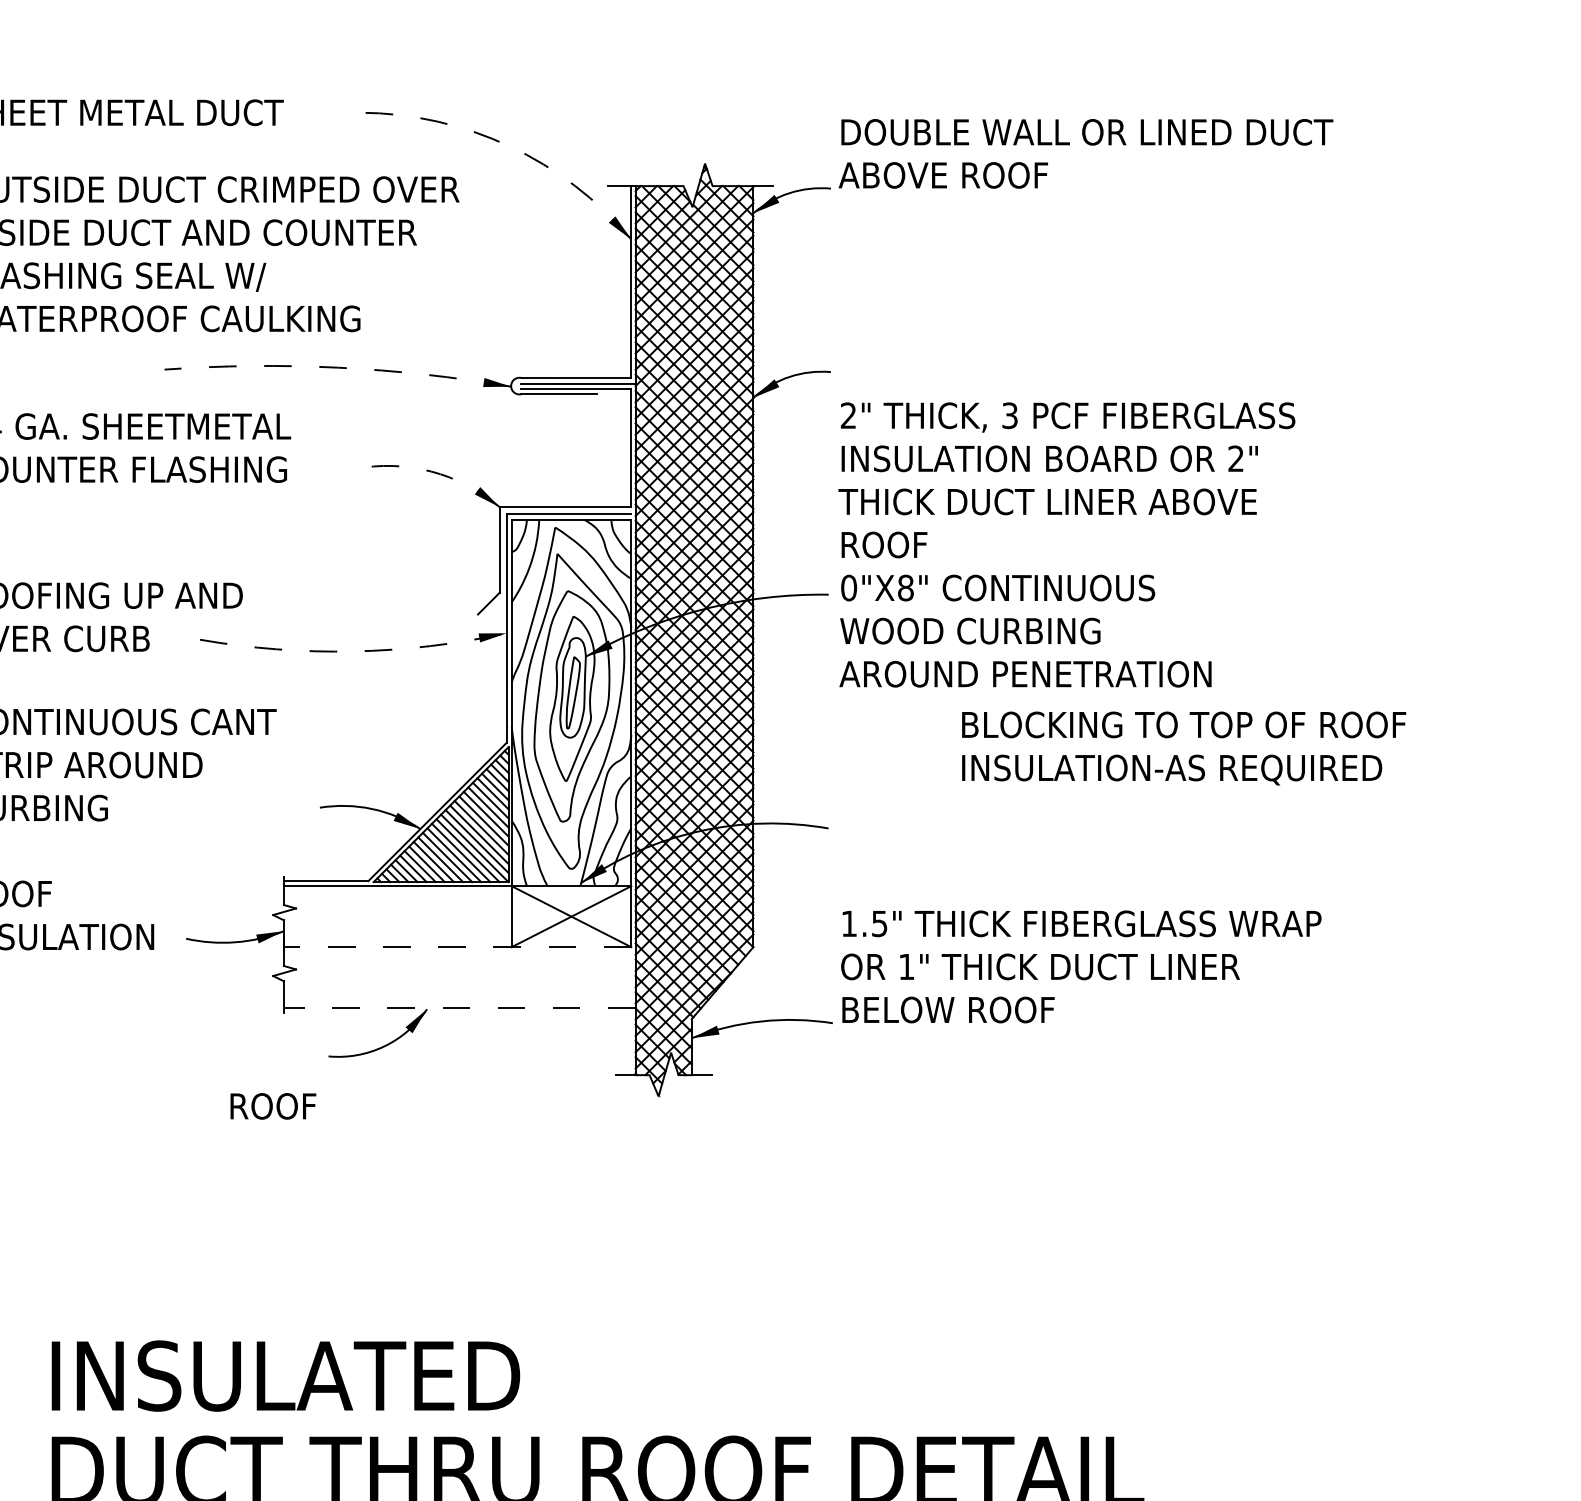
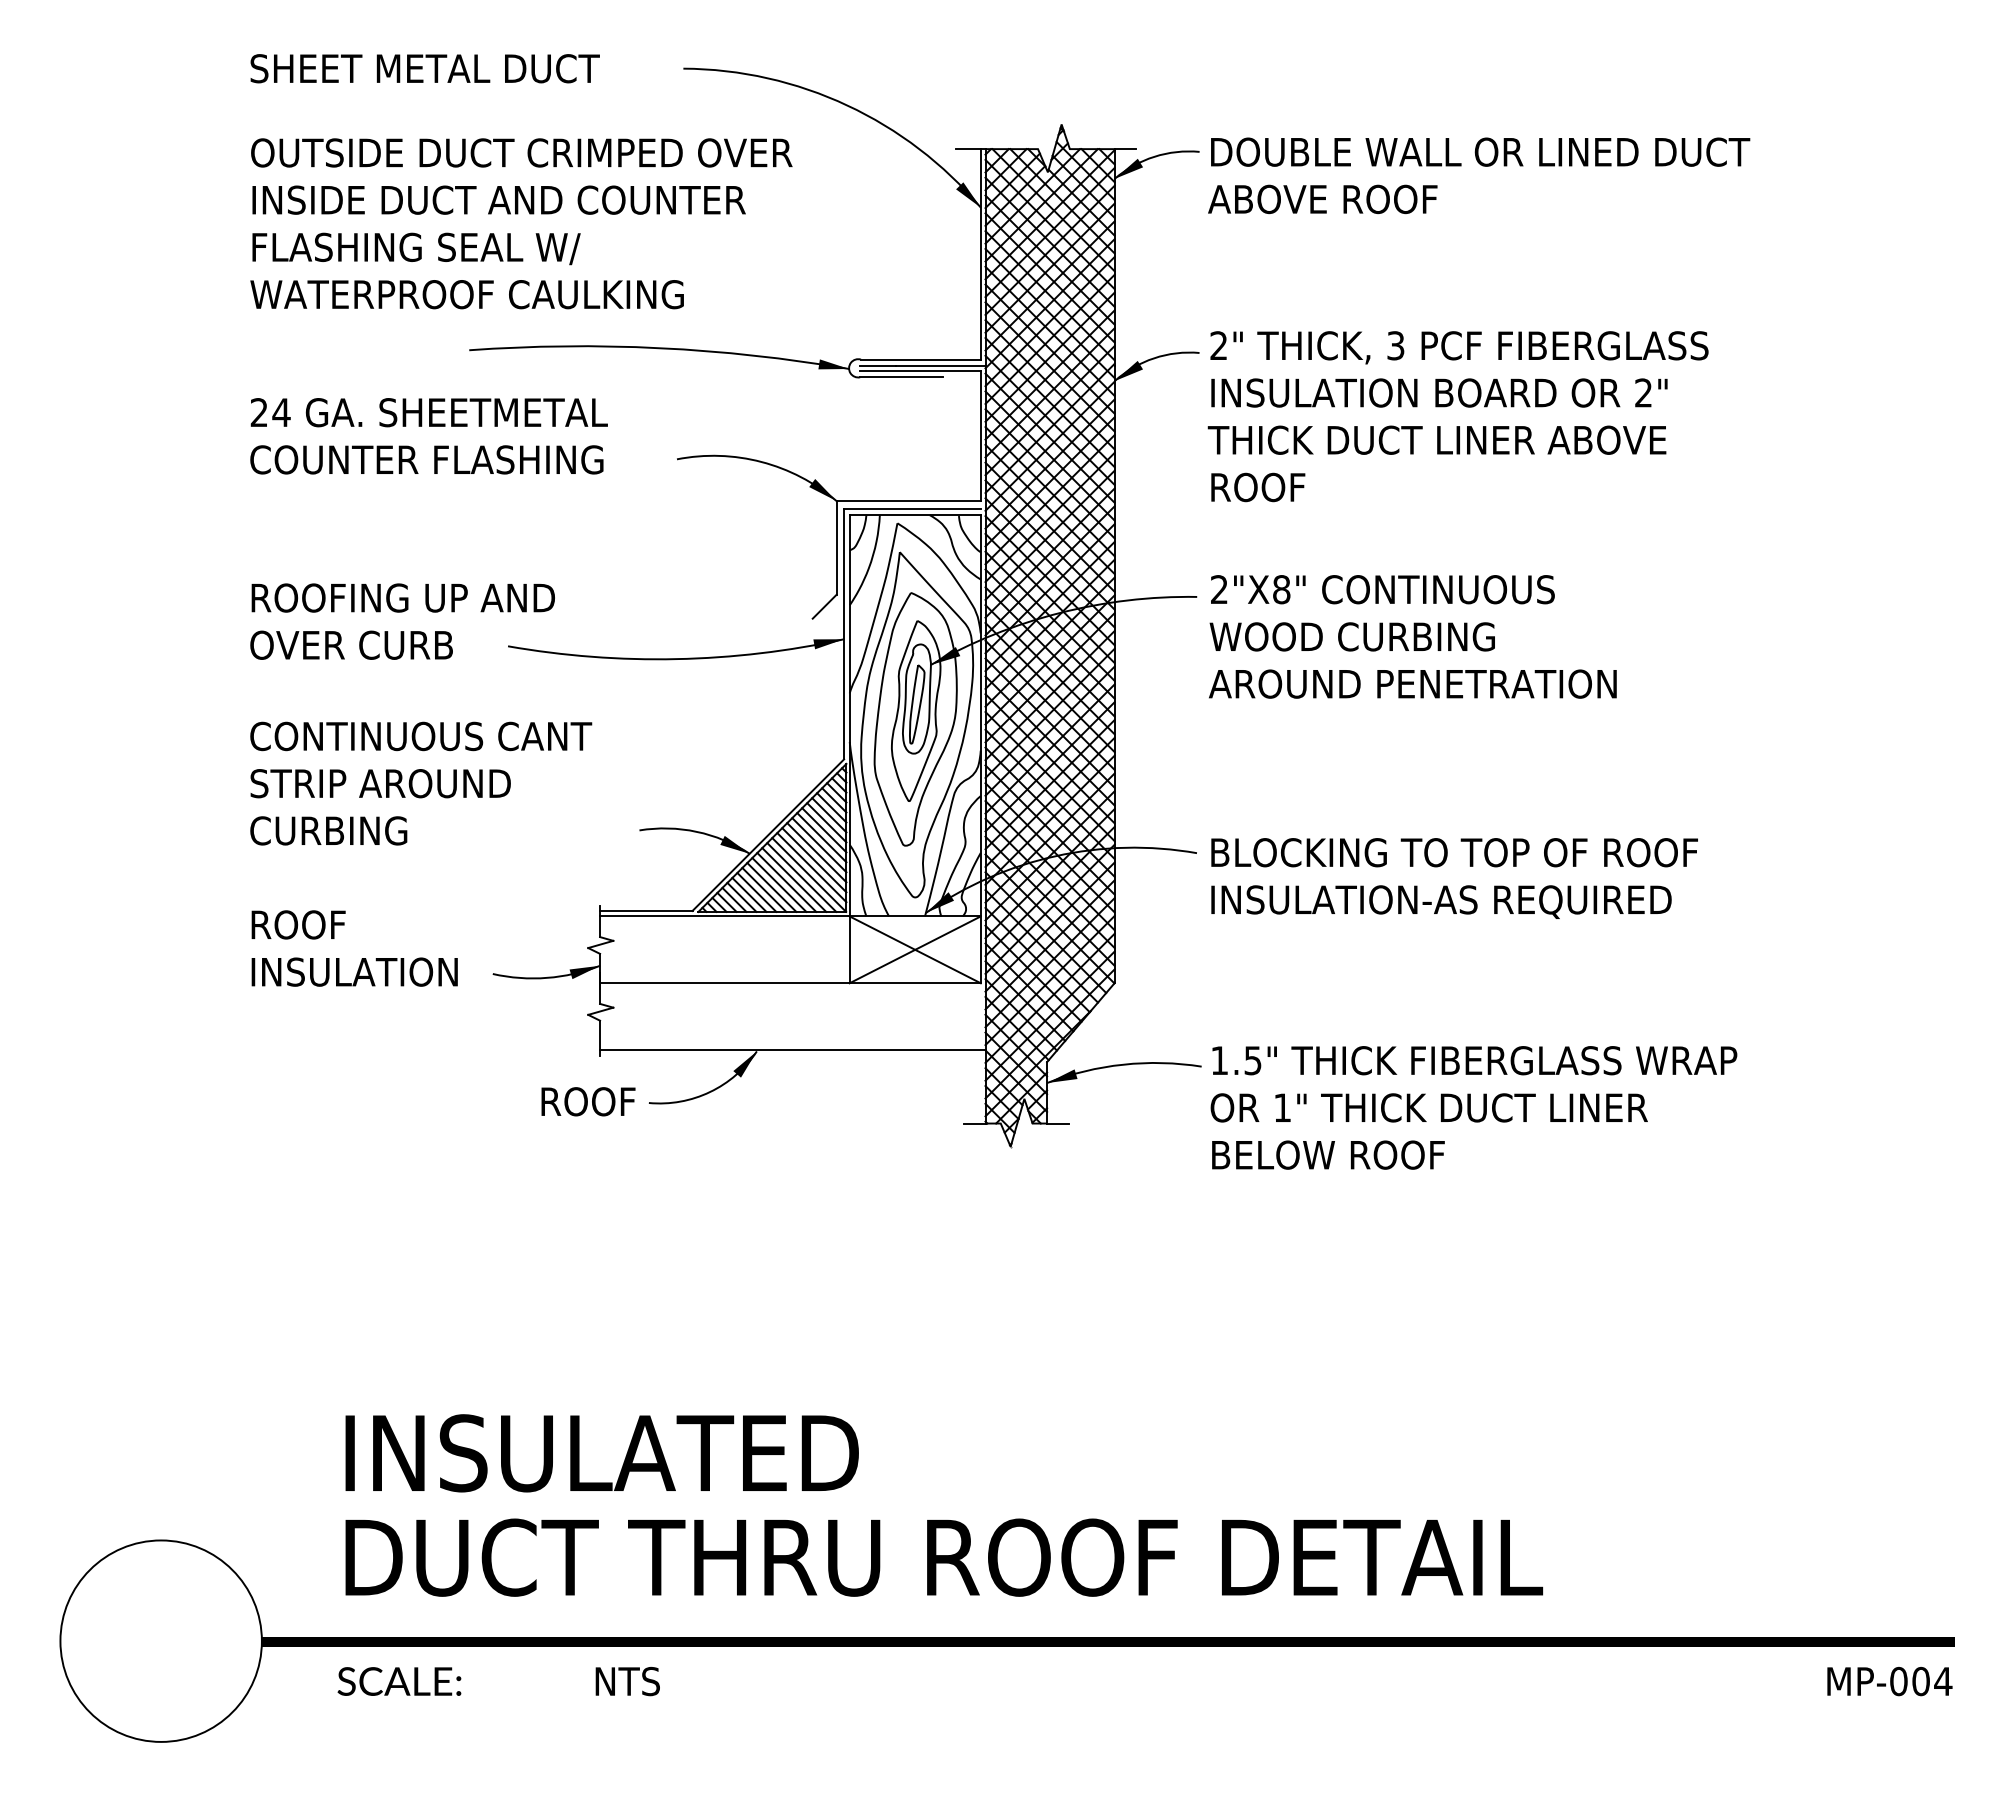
arc: (509, 146) -> (847, 105), dashed -> solid
text: (1086, 153) -> (1479, 175), moved
arc: (338, 368) -> (659, 348), dashed -> solid
arc: (431, 471) -> (761, 461), dashed -> solid
text: (1066, 480) -> (1457, 416), moved
text: (849, 587) -> (1219, 589), 0"X8" -> 2"X8"
arc: (353, 651) -> (676, 659), dashed -> solid
text: (1183, 748) -> (1454, 878), moved
line: (456, 947) -> (789, 983), dashed -> solid
text: (1080, 966) -> (1473, 1107), moved
line: (459, 1008) -> (792, 1050), dashed -> solid
text: (273, 1106) -> (588, 1101), moved

